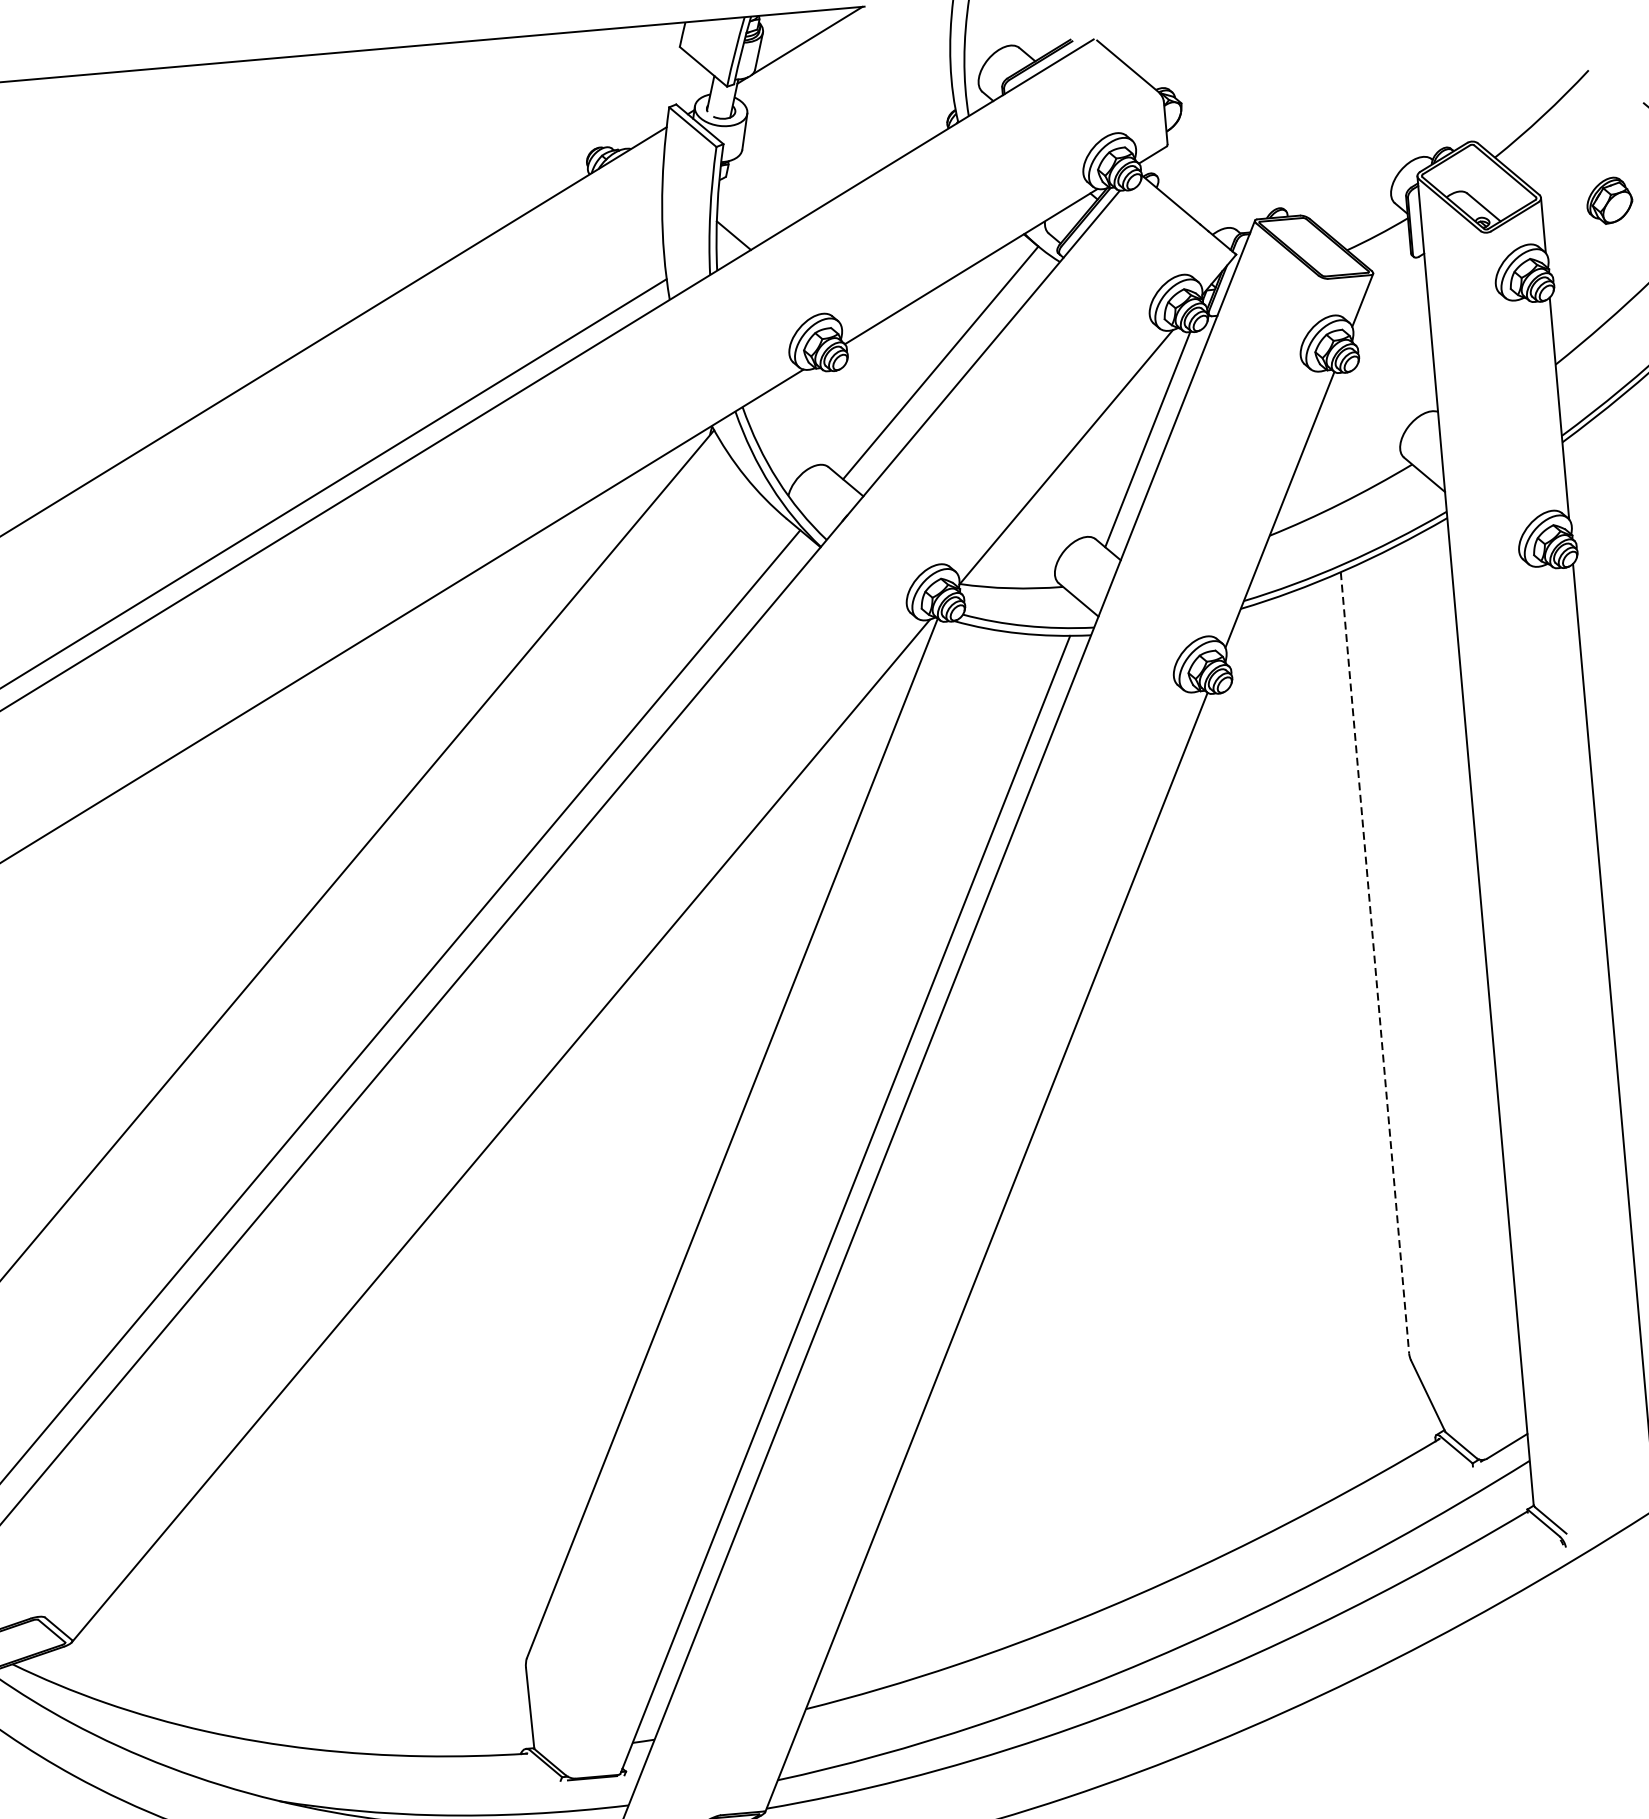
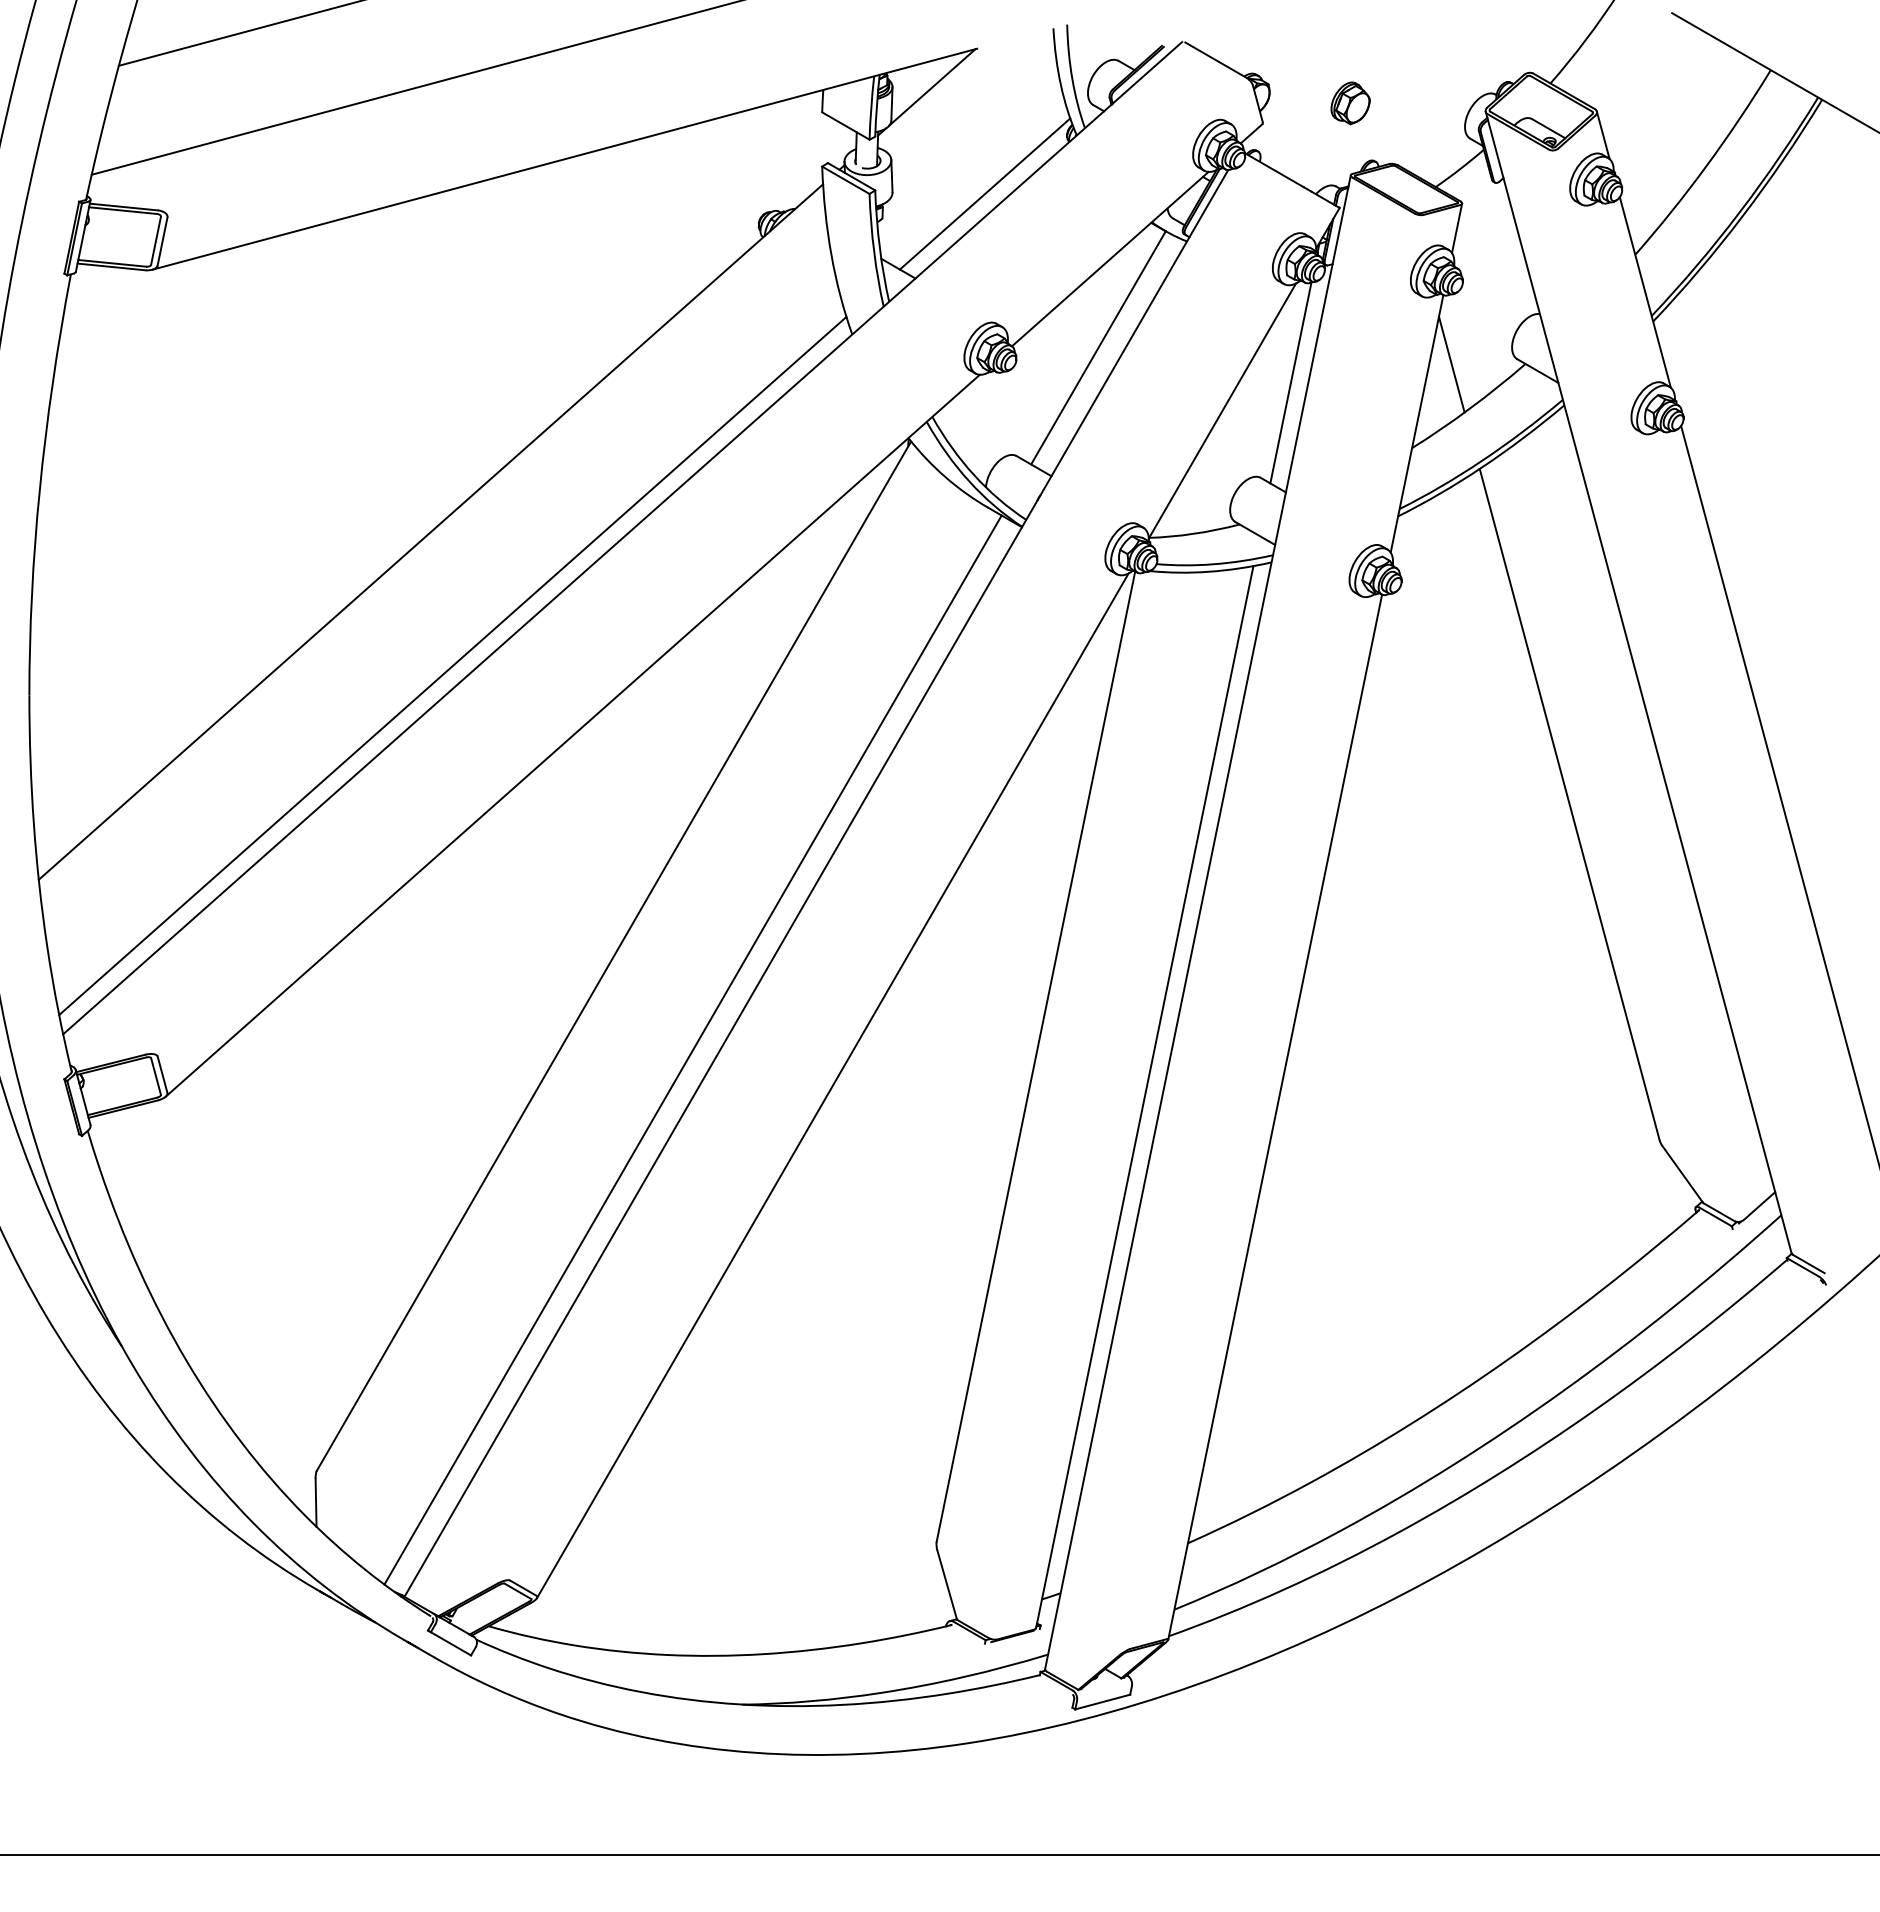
line: (844, 168) -> (984, 193), added
part: (1609, 200) -> (1350, 103), moved
line: (1329, 450) -> (1451, 364), added
line: (1374, 963) -> (1569, 805), dashed -> solid

